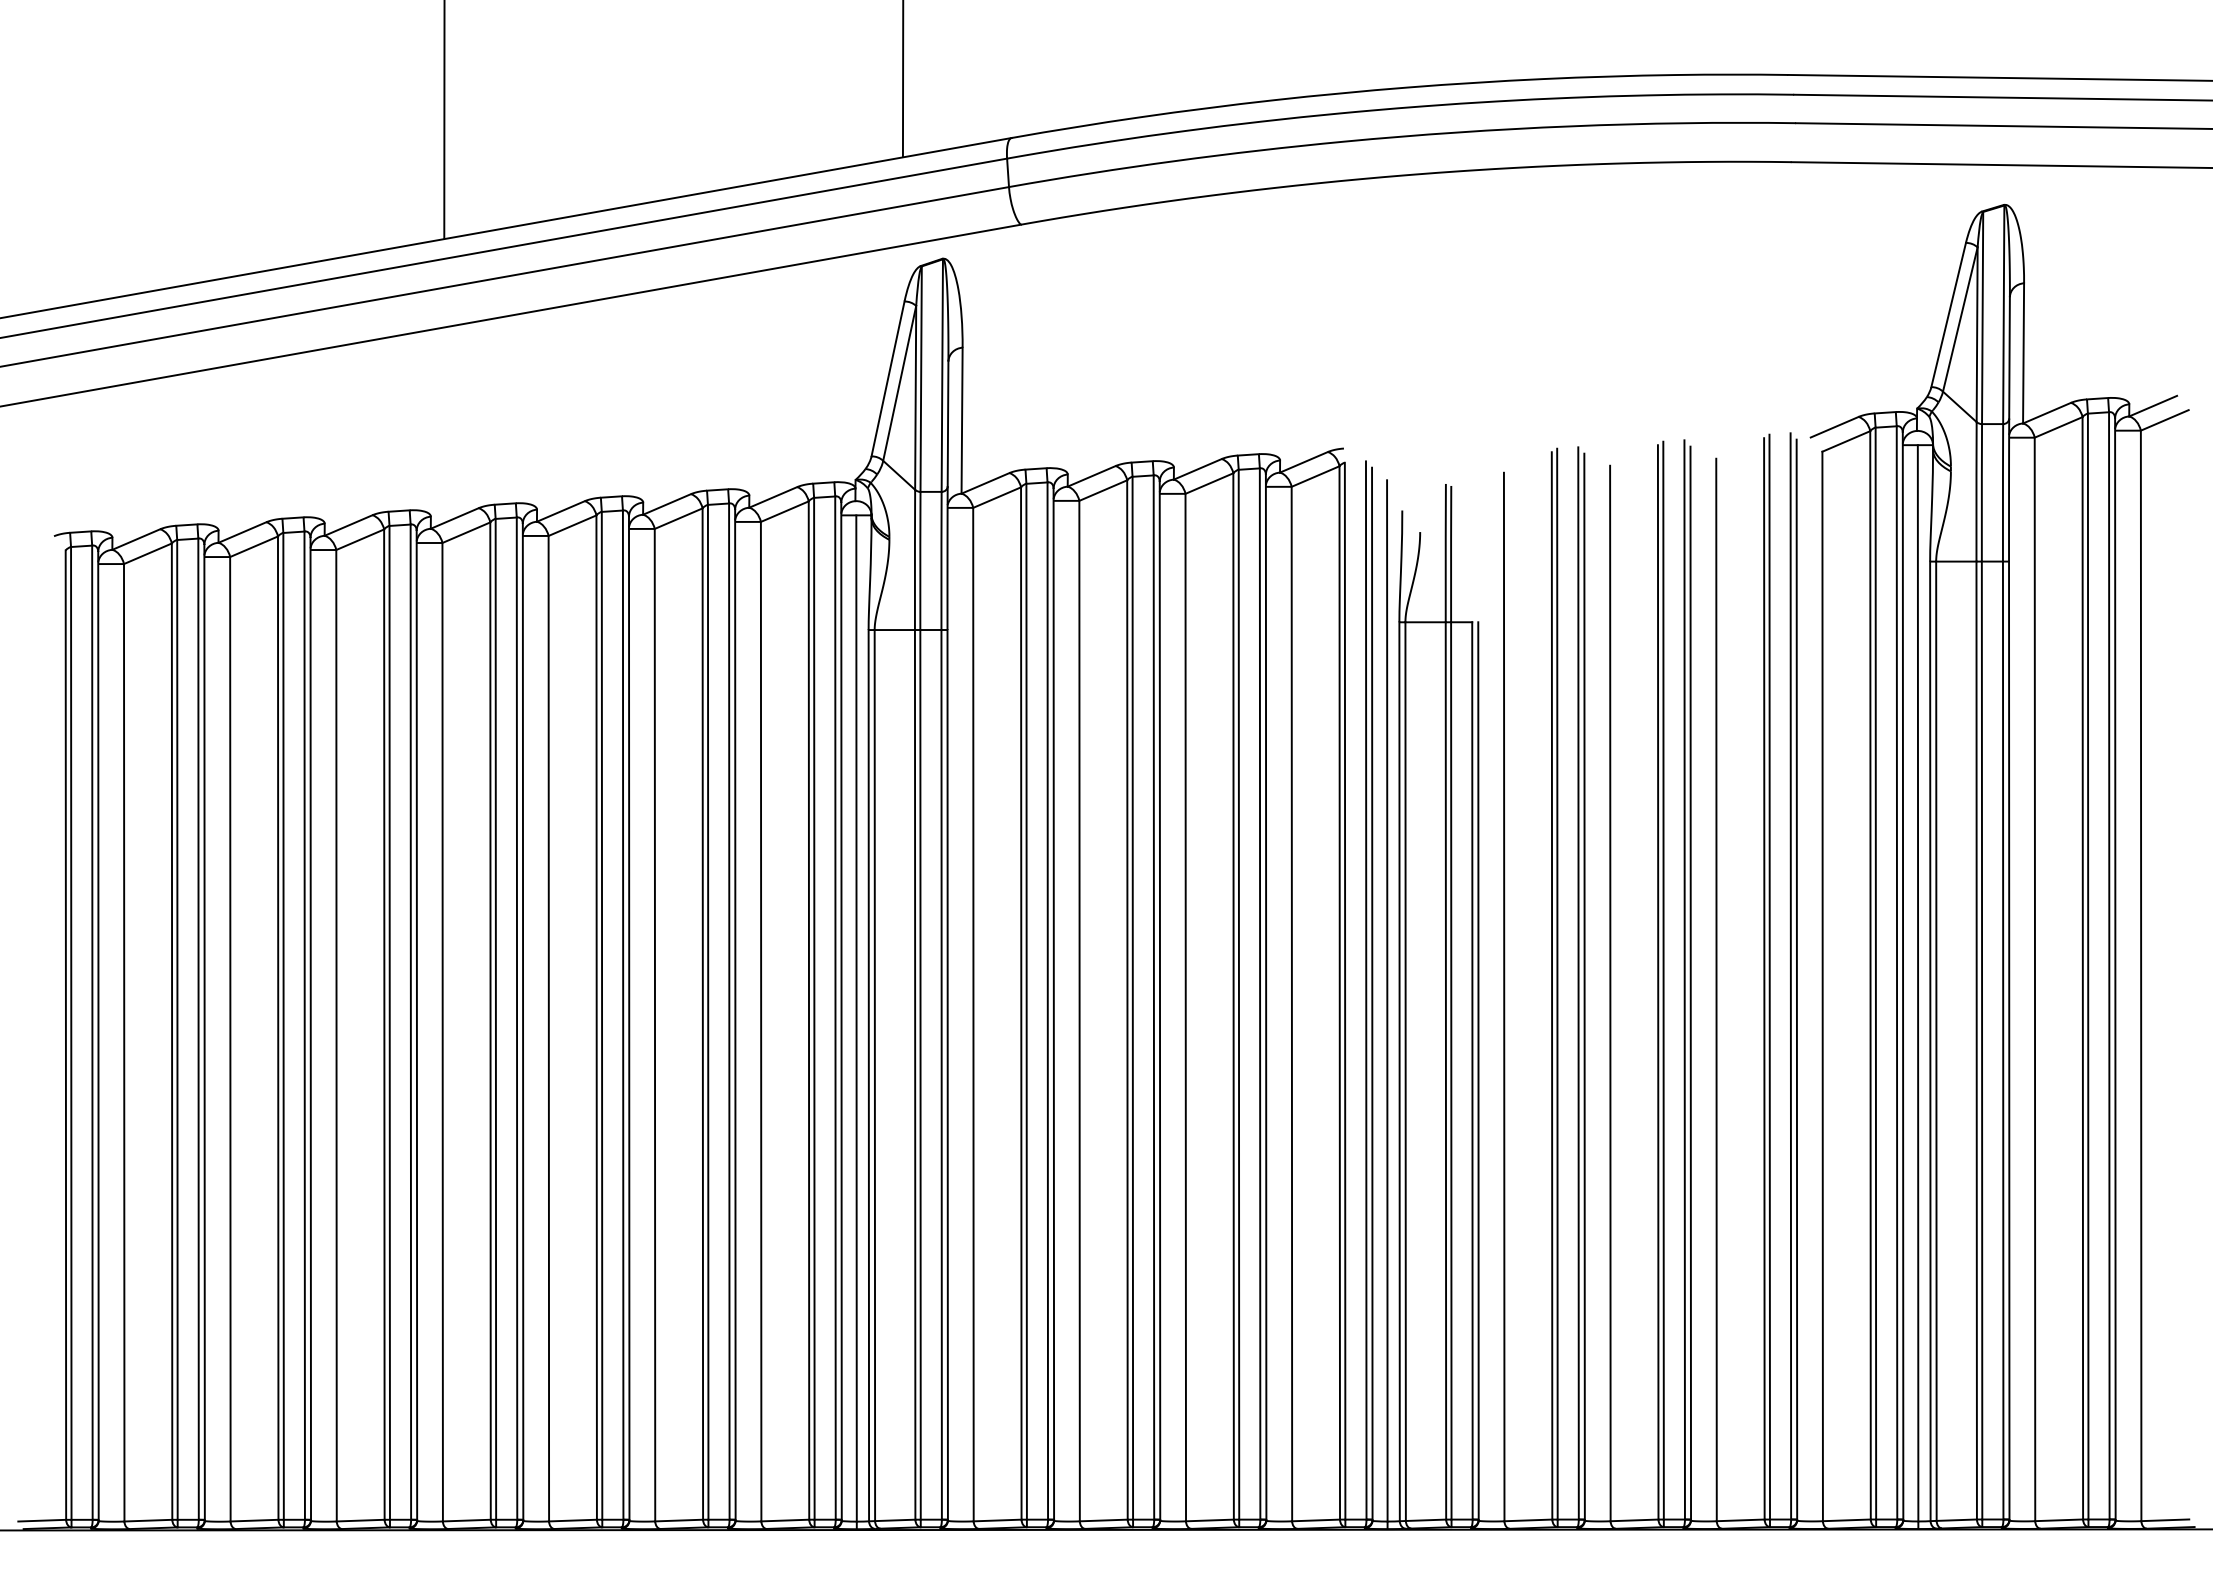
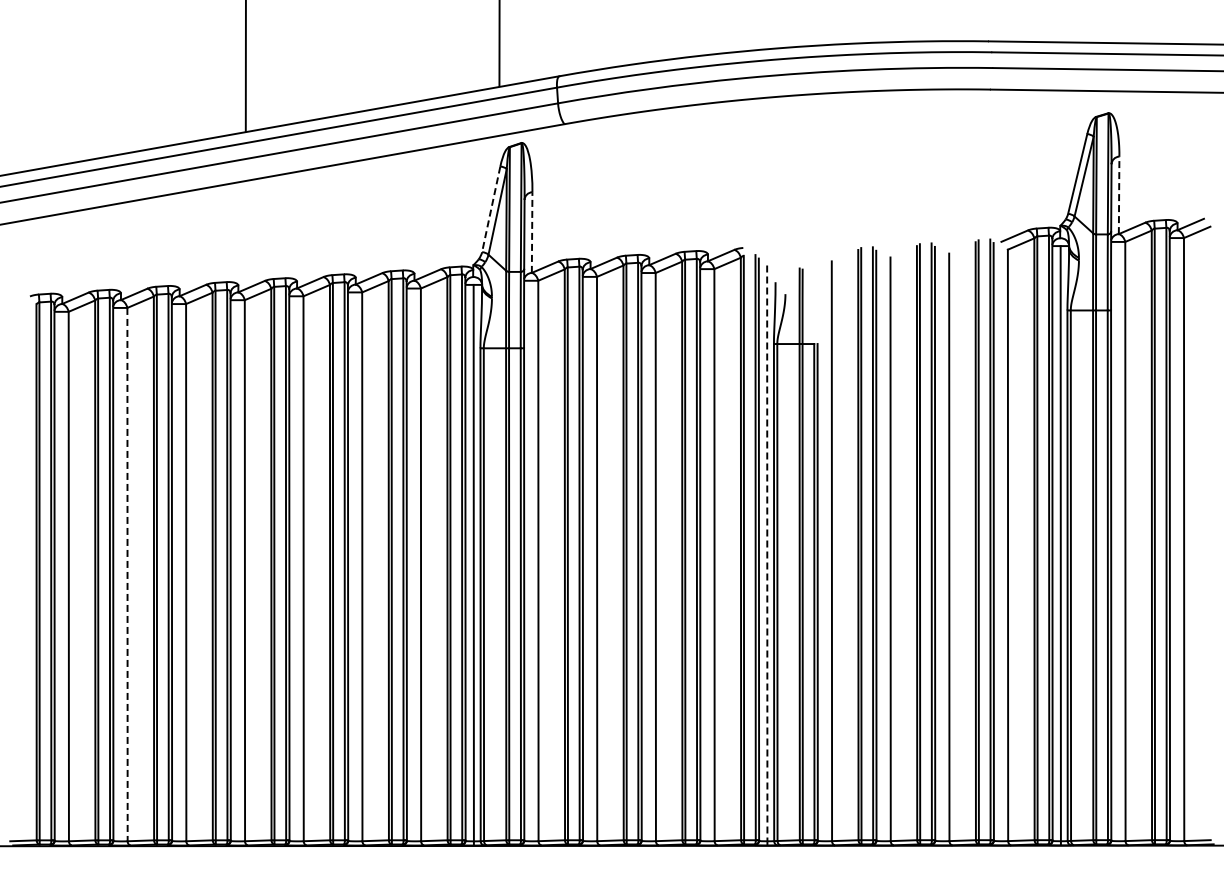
line: (2024, 353) -> (1119, 195), solid -> dashed
line: (888, 378) -> (491, 209), solid -> dashed
line: (962, 420) -> (532, 232), solid -> dashed
line: (1387, 1001) -> (767, 553), solid -> dashed
line: (230, 1039) -> (127, 574), solid -> dashed

